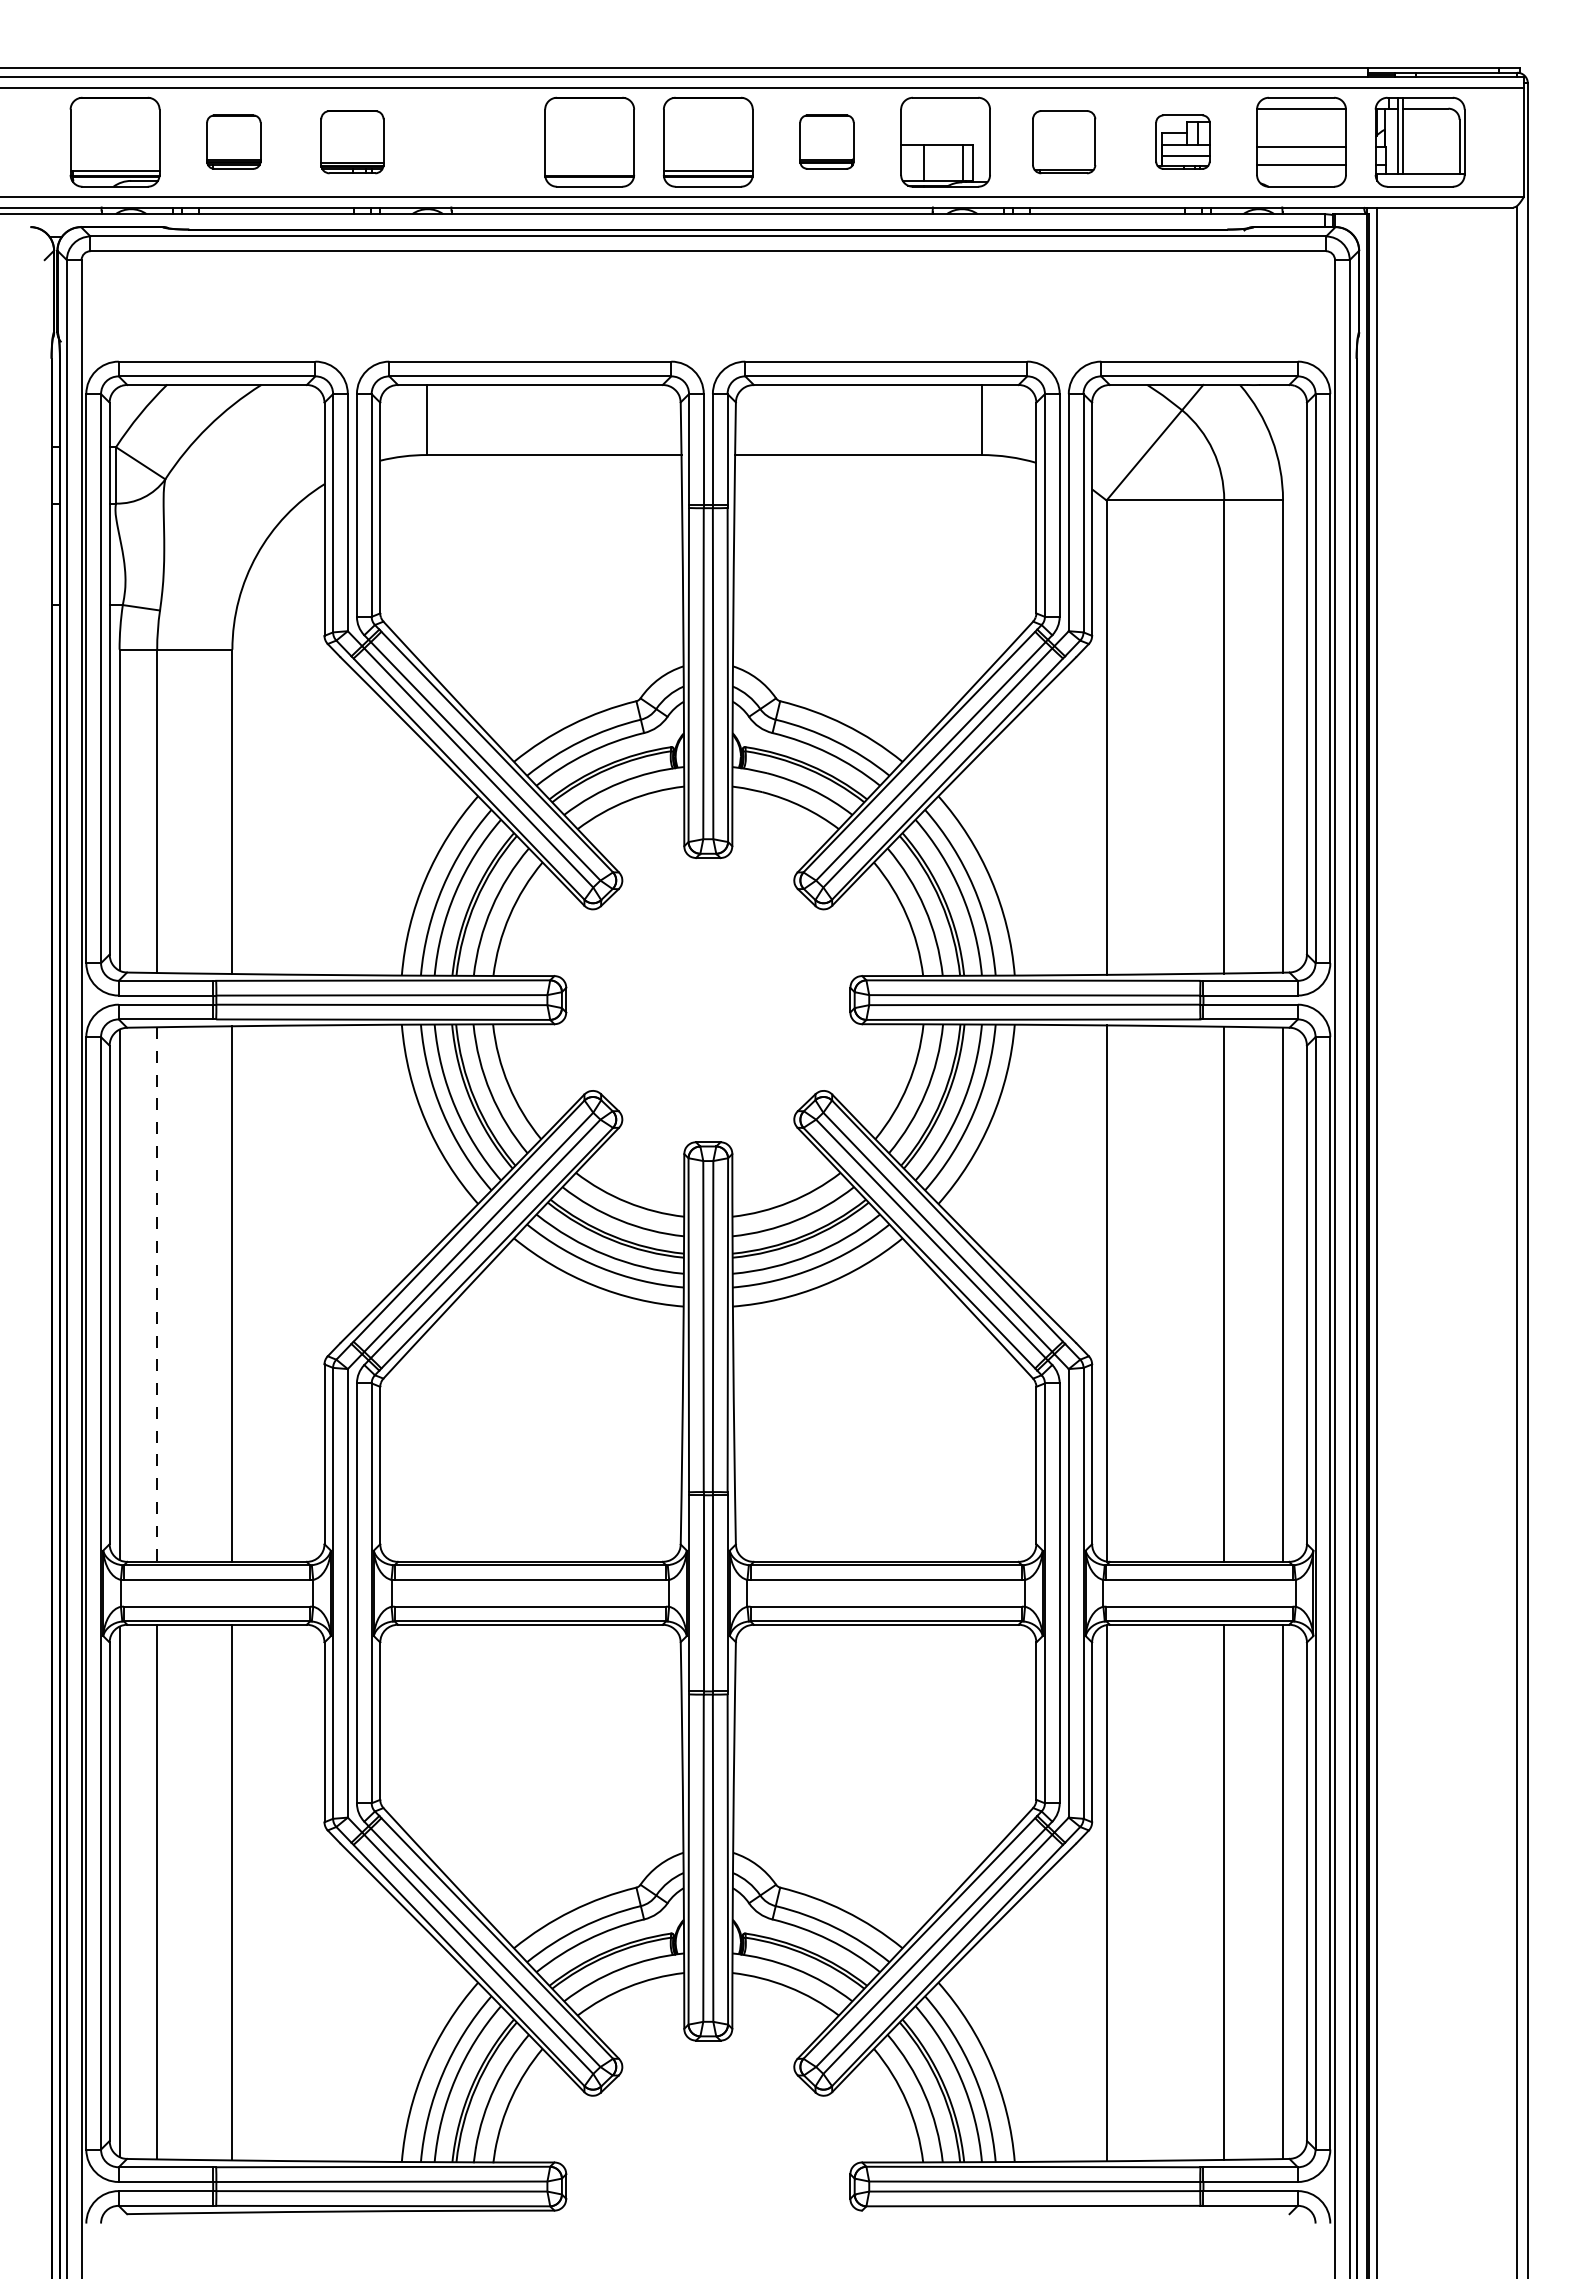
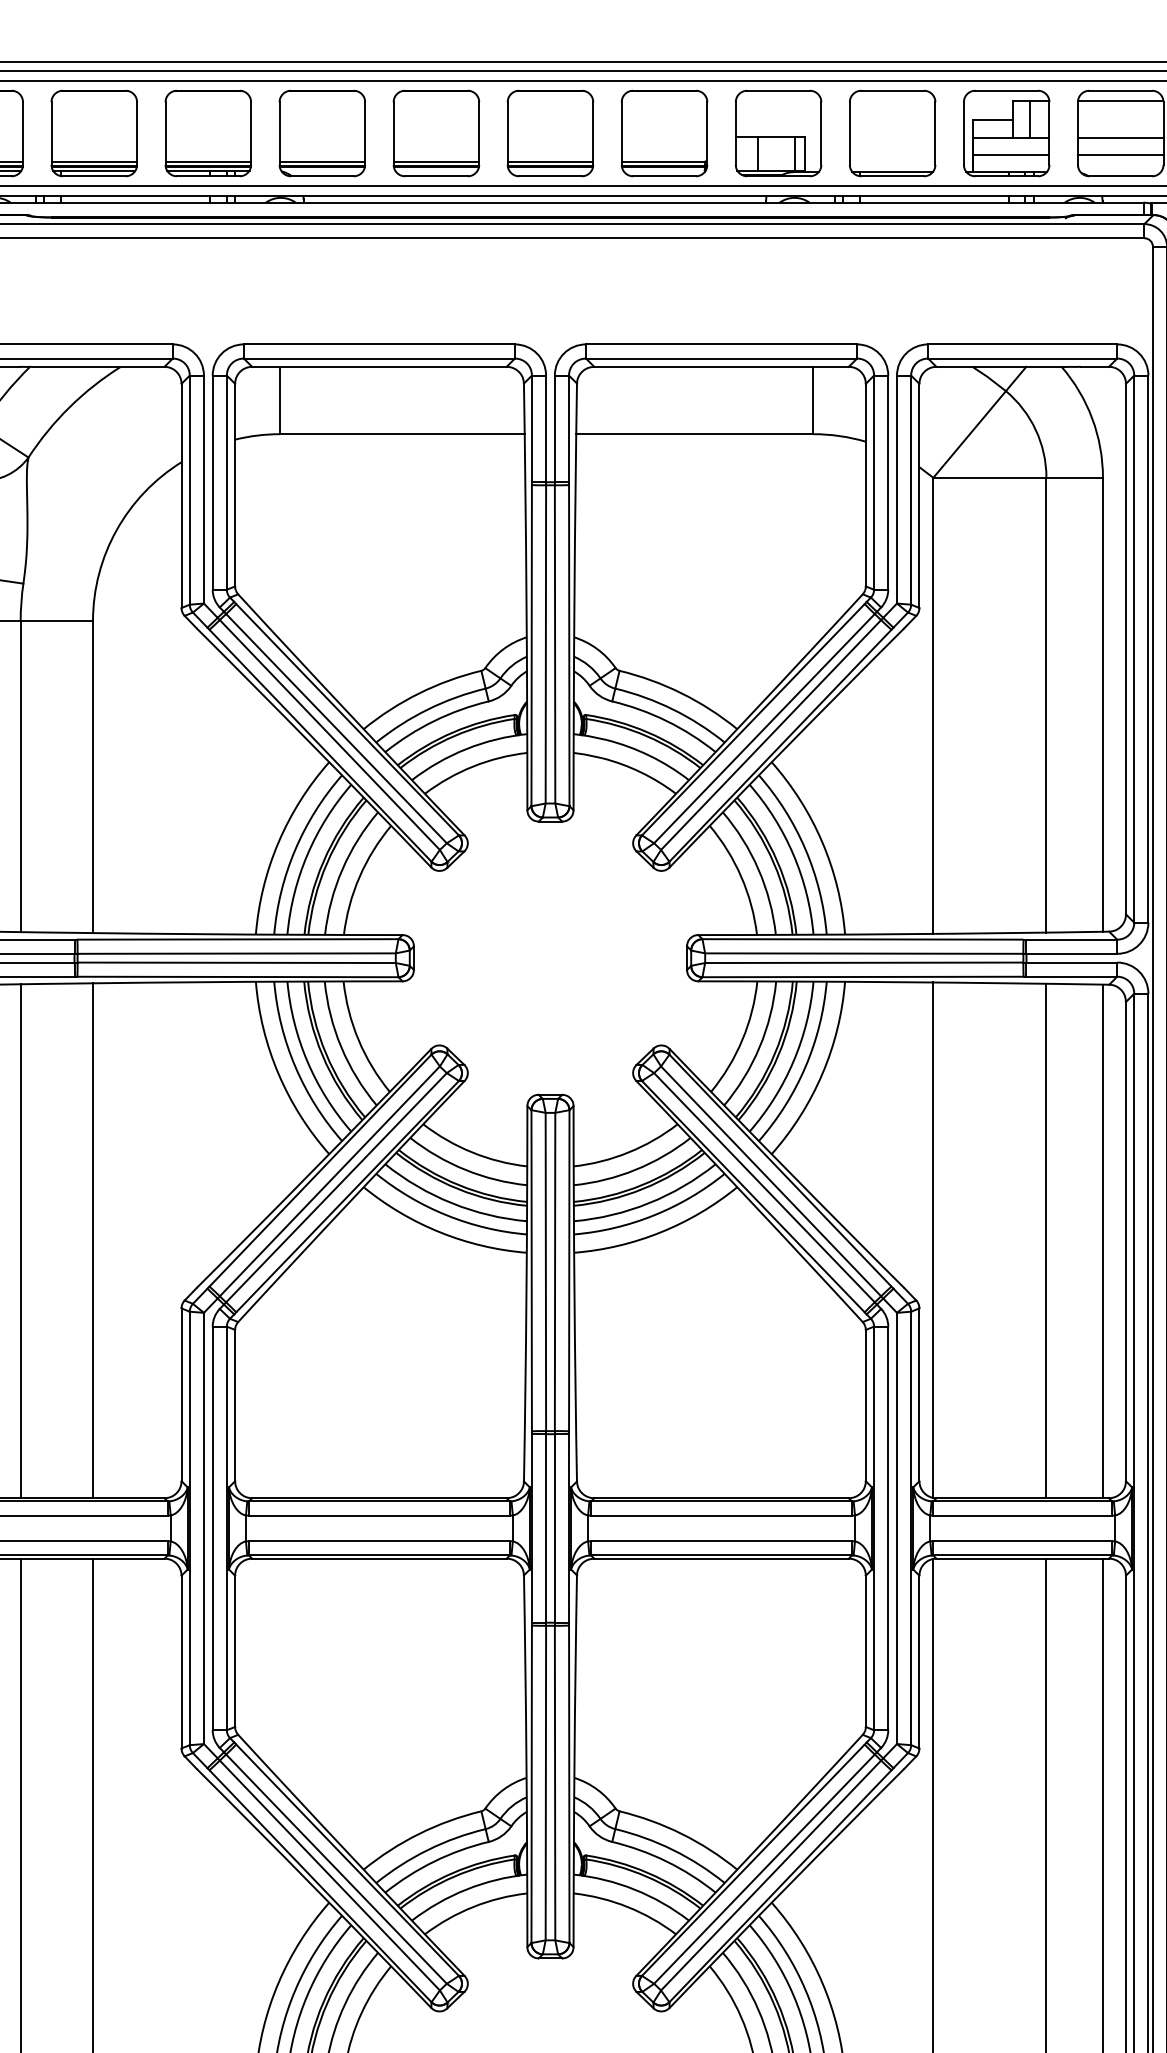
part: (233, 141) -> (94, 132), size x1.67
part: (352, 141) -> (208, 132), size x1.43
part: (470, 141) -> (321, 132), added
part: (826, 141) -> (664, 132), size x1.67
part: (1063, 141) -> (891, 132), size x1.43
part: (1182, 141) -> (1006, 132), size x1.67
line: (589, 171) -> (436, 161), added
line: (157, 1295) -> (20, 1242), dashed -> solid

